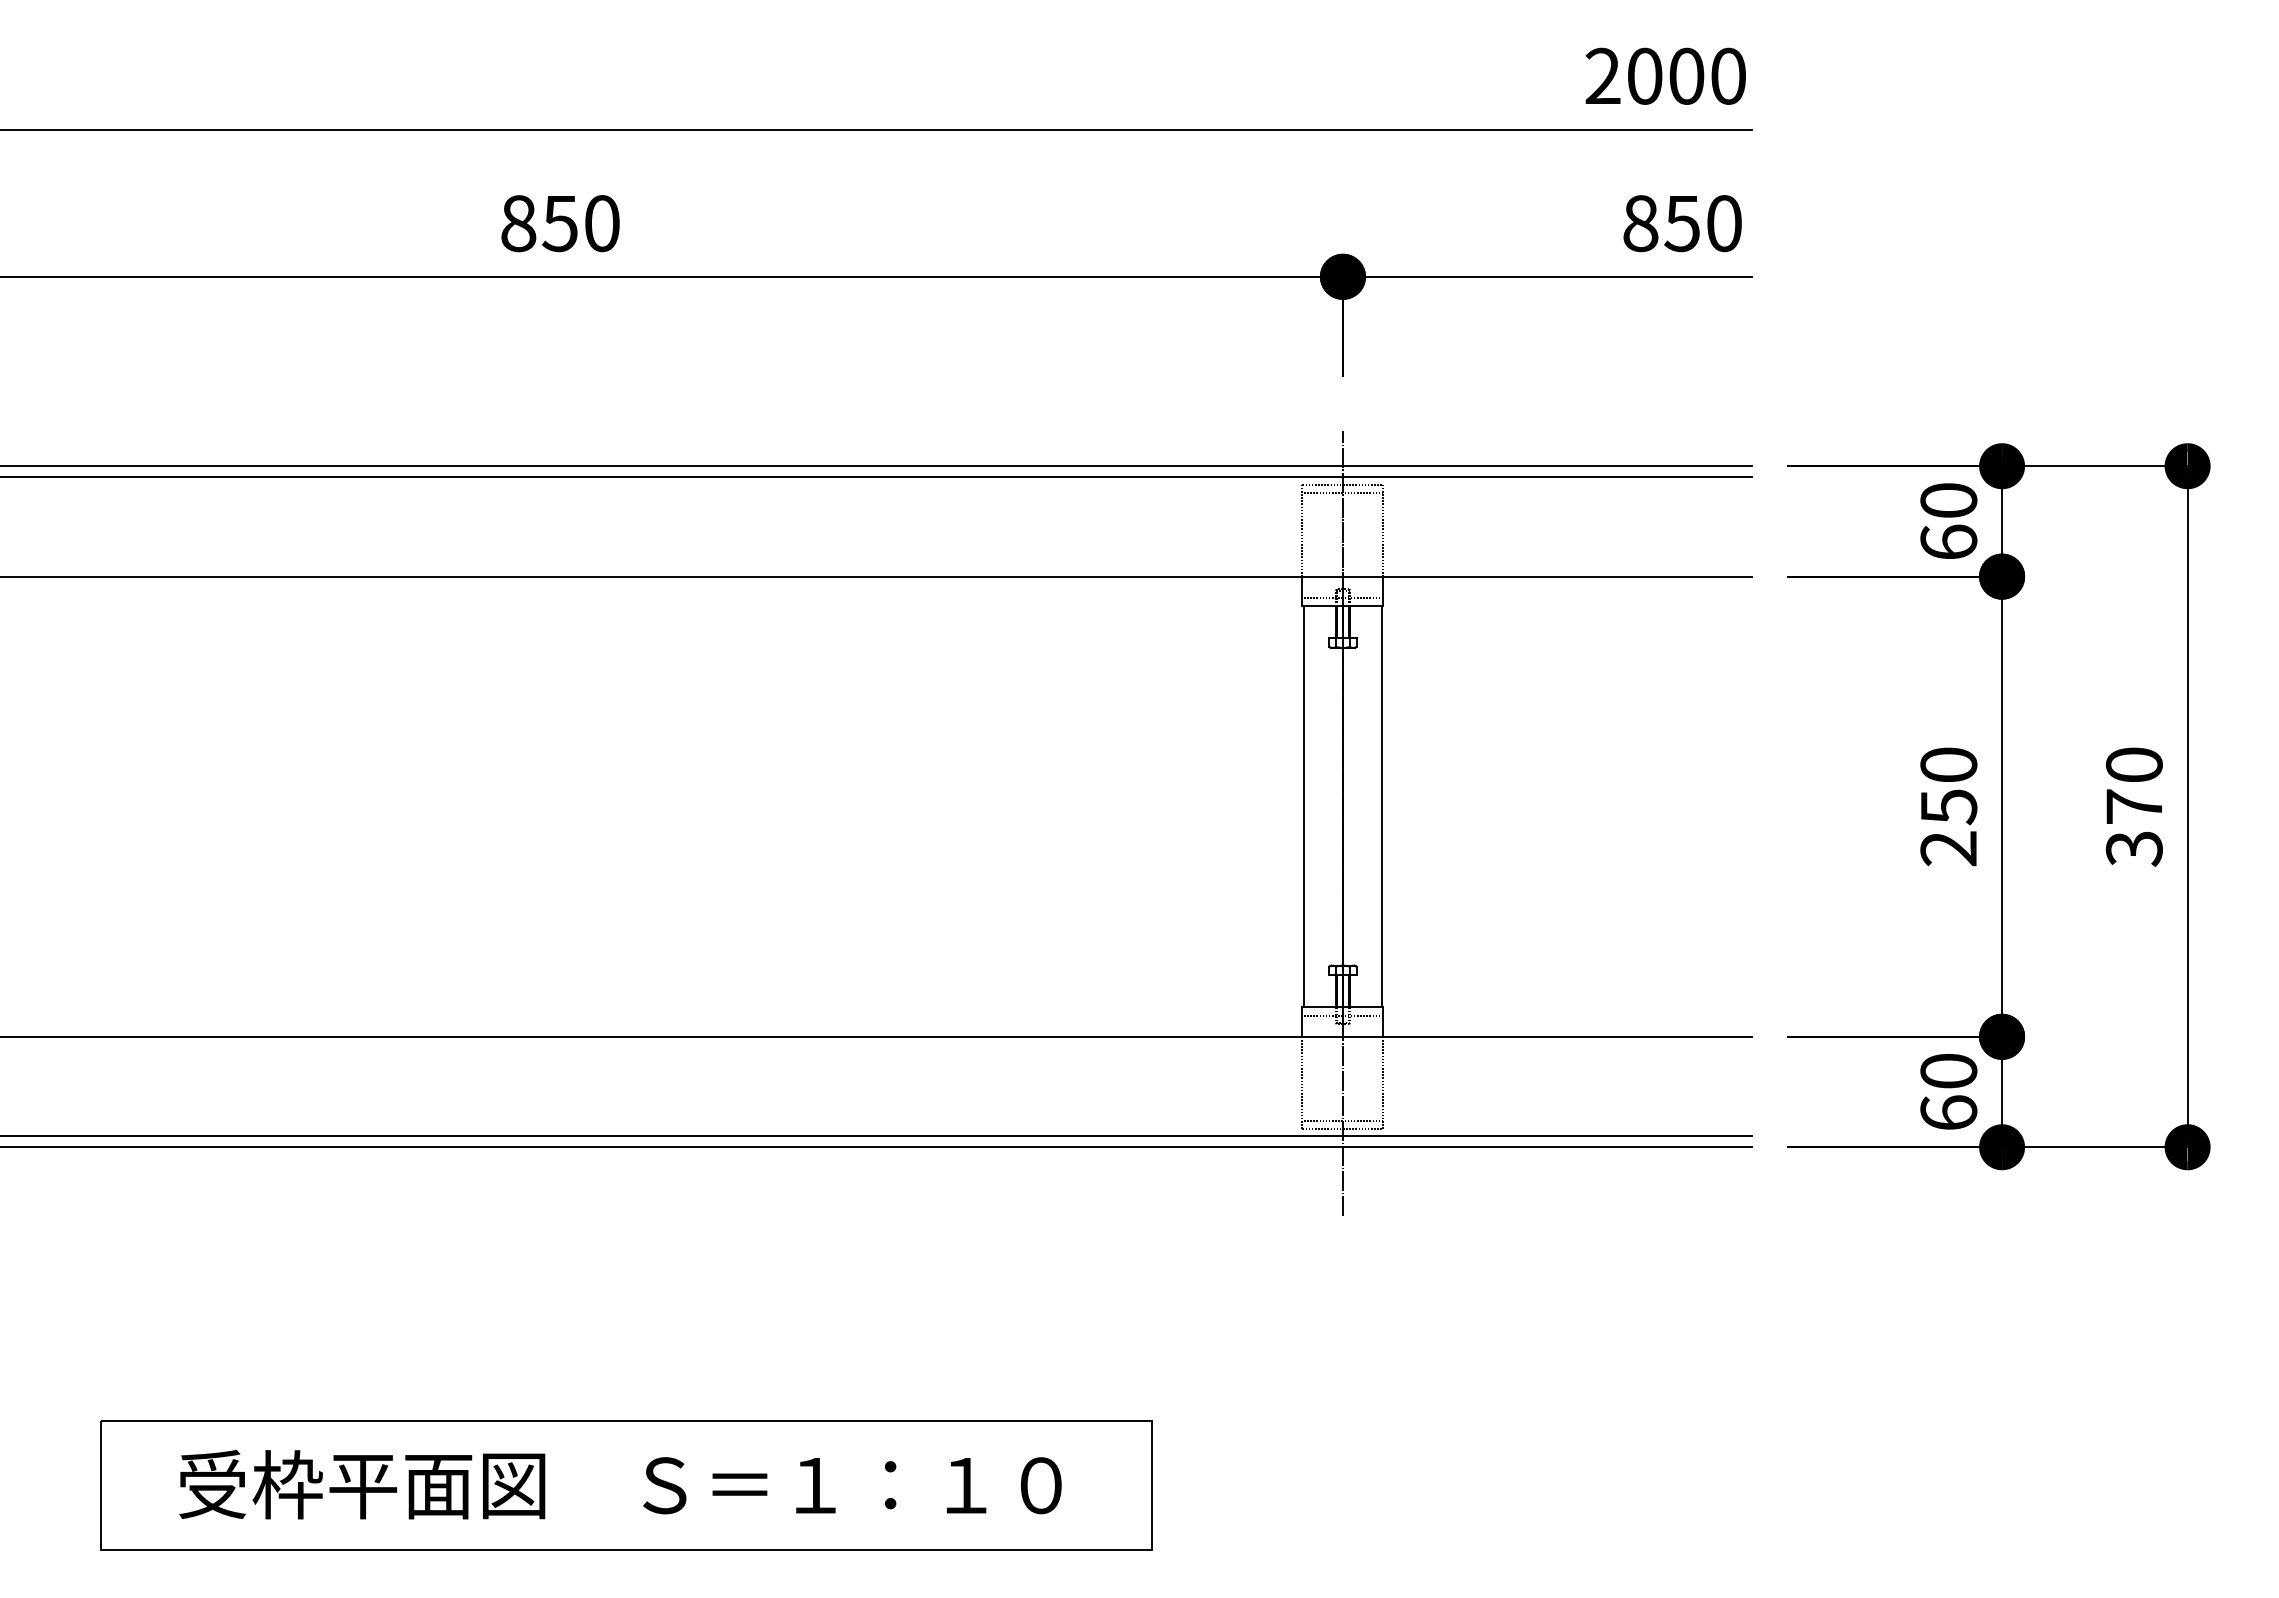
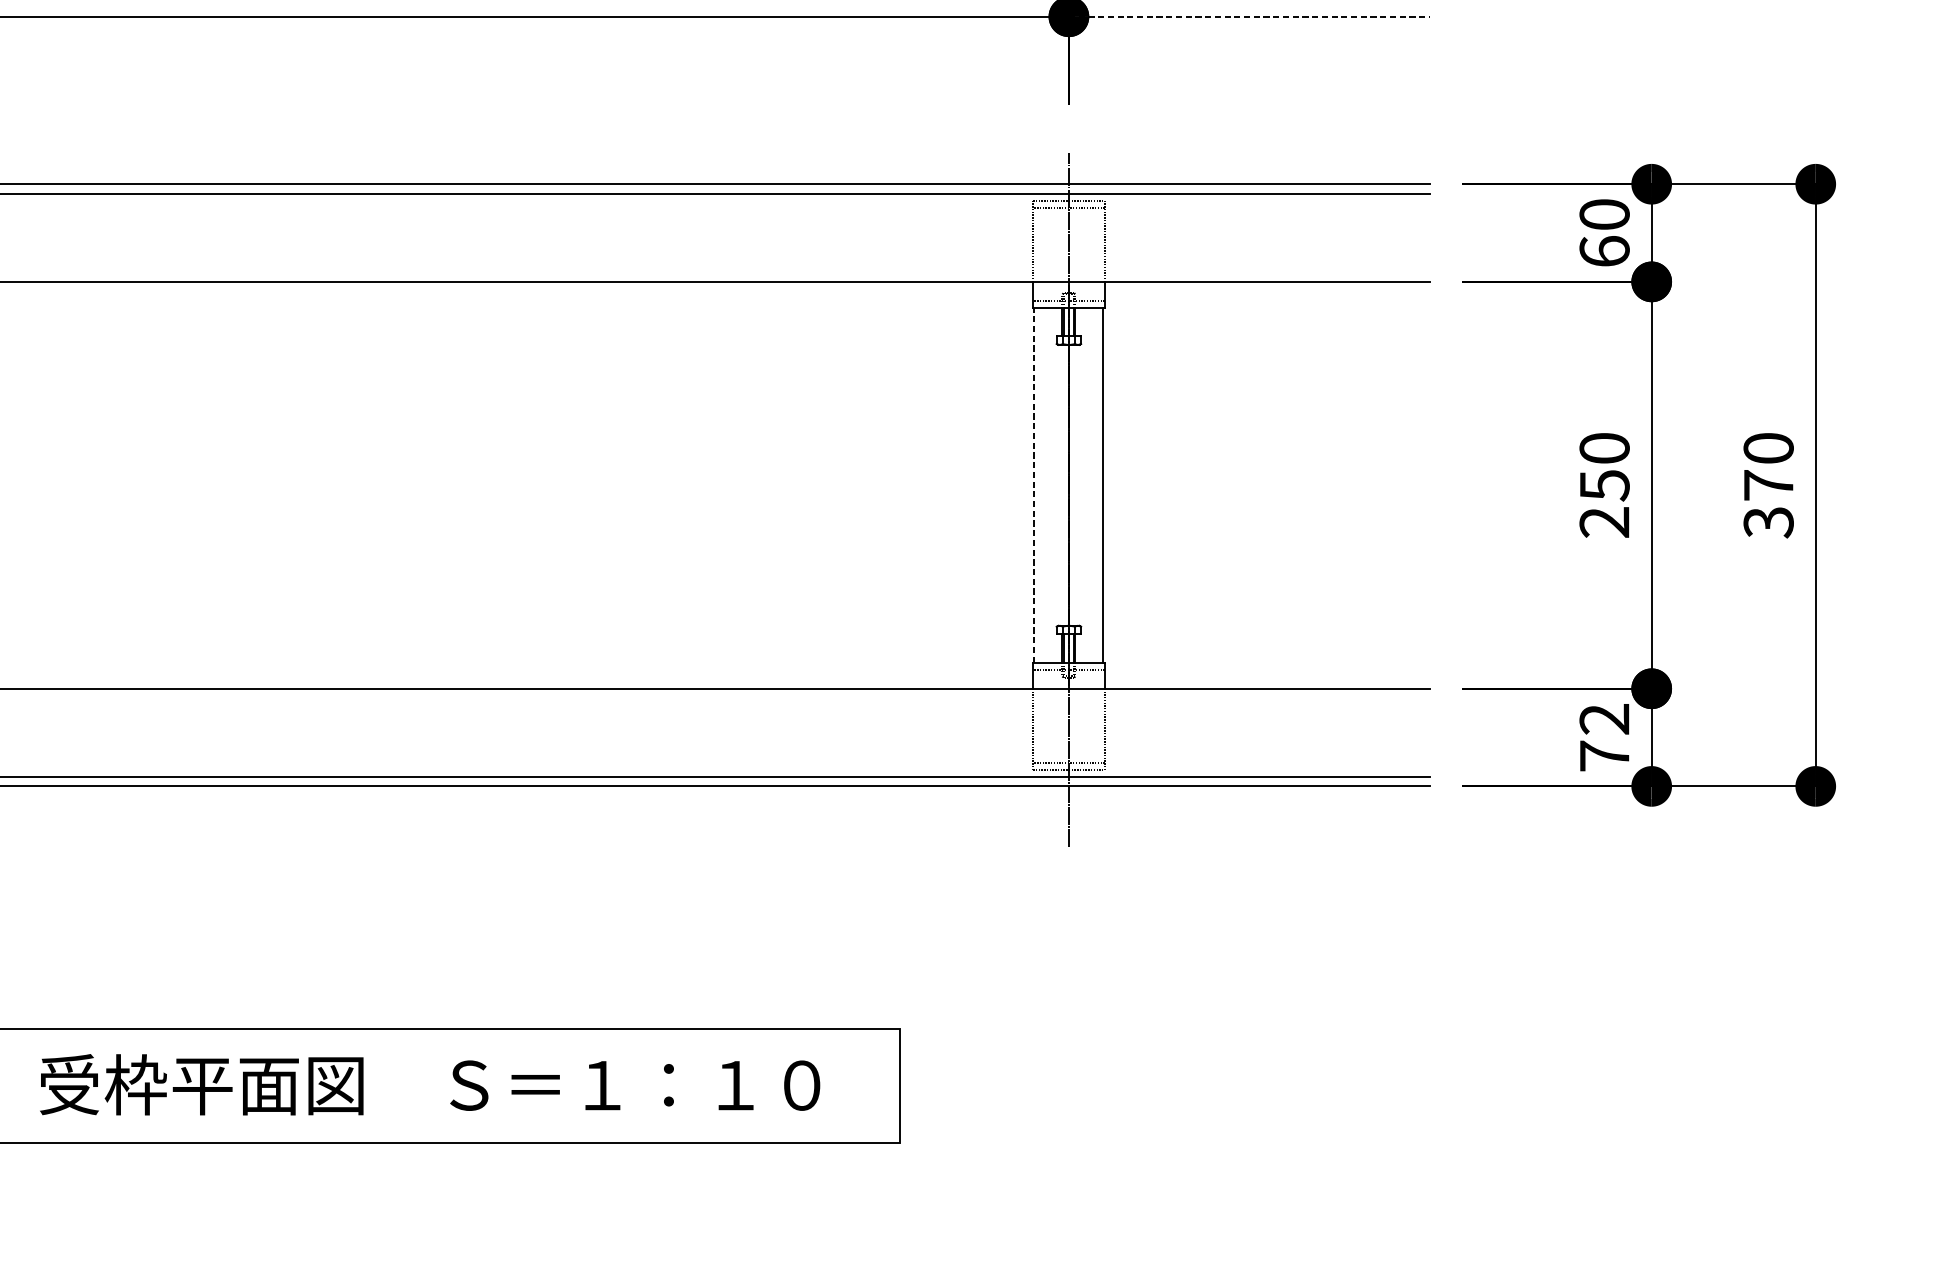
line: (1547, 276) -> (1249, 16), solid -> dashed
line: (1303, 806) -> (1034, 485), solid -> dashed
text: (1948, 1092) -> (1604, 737), 60 -> 72

